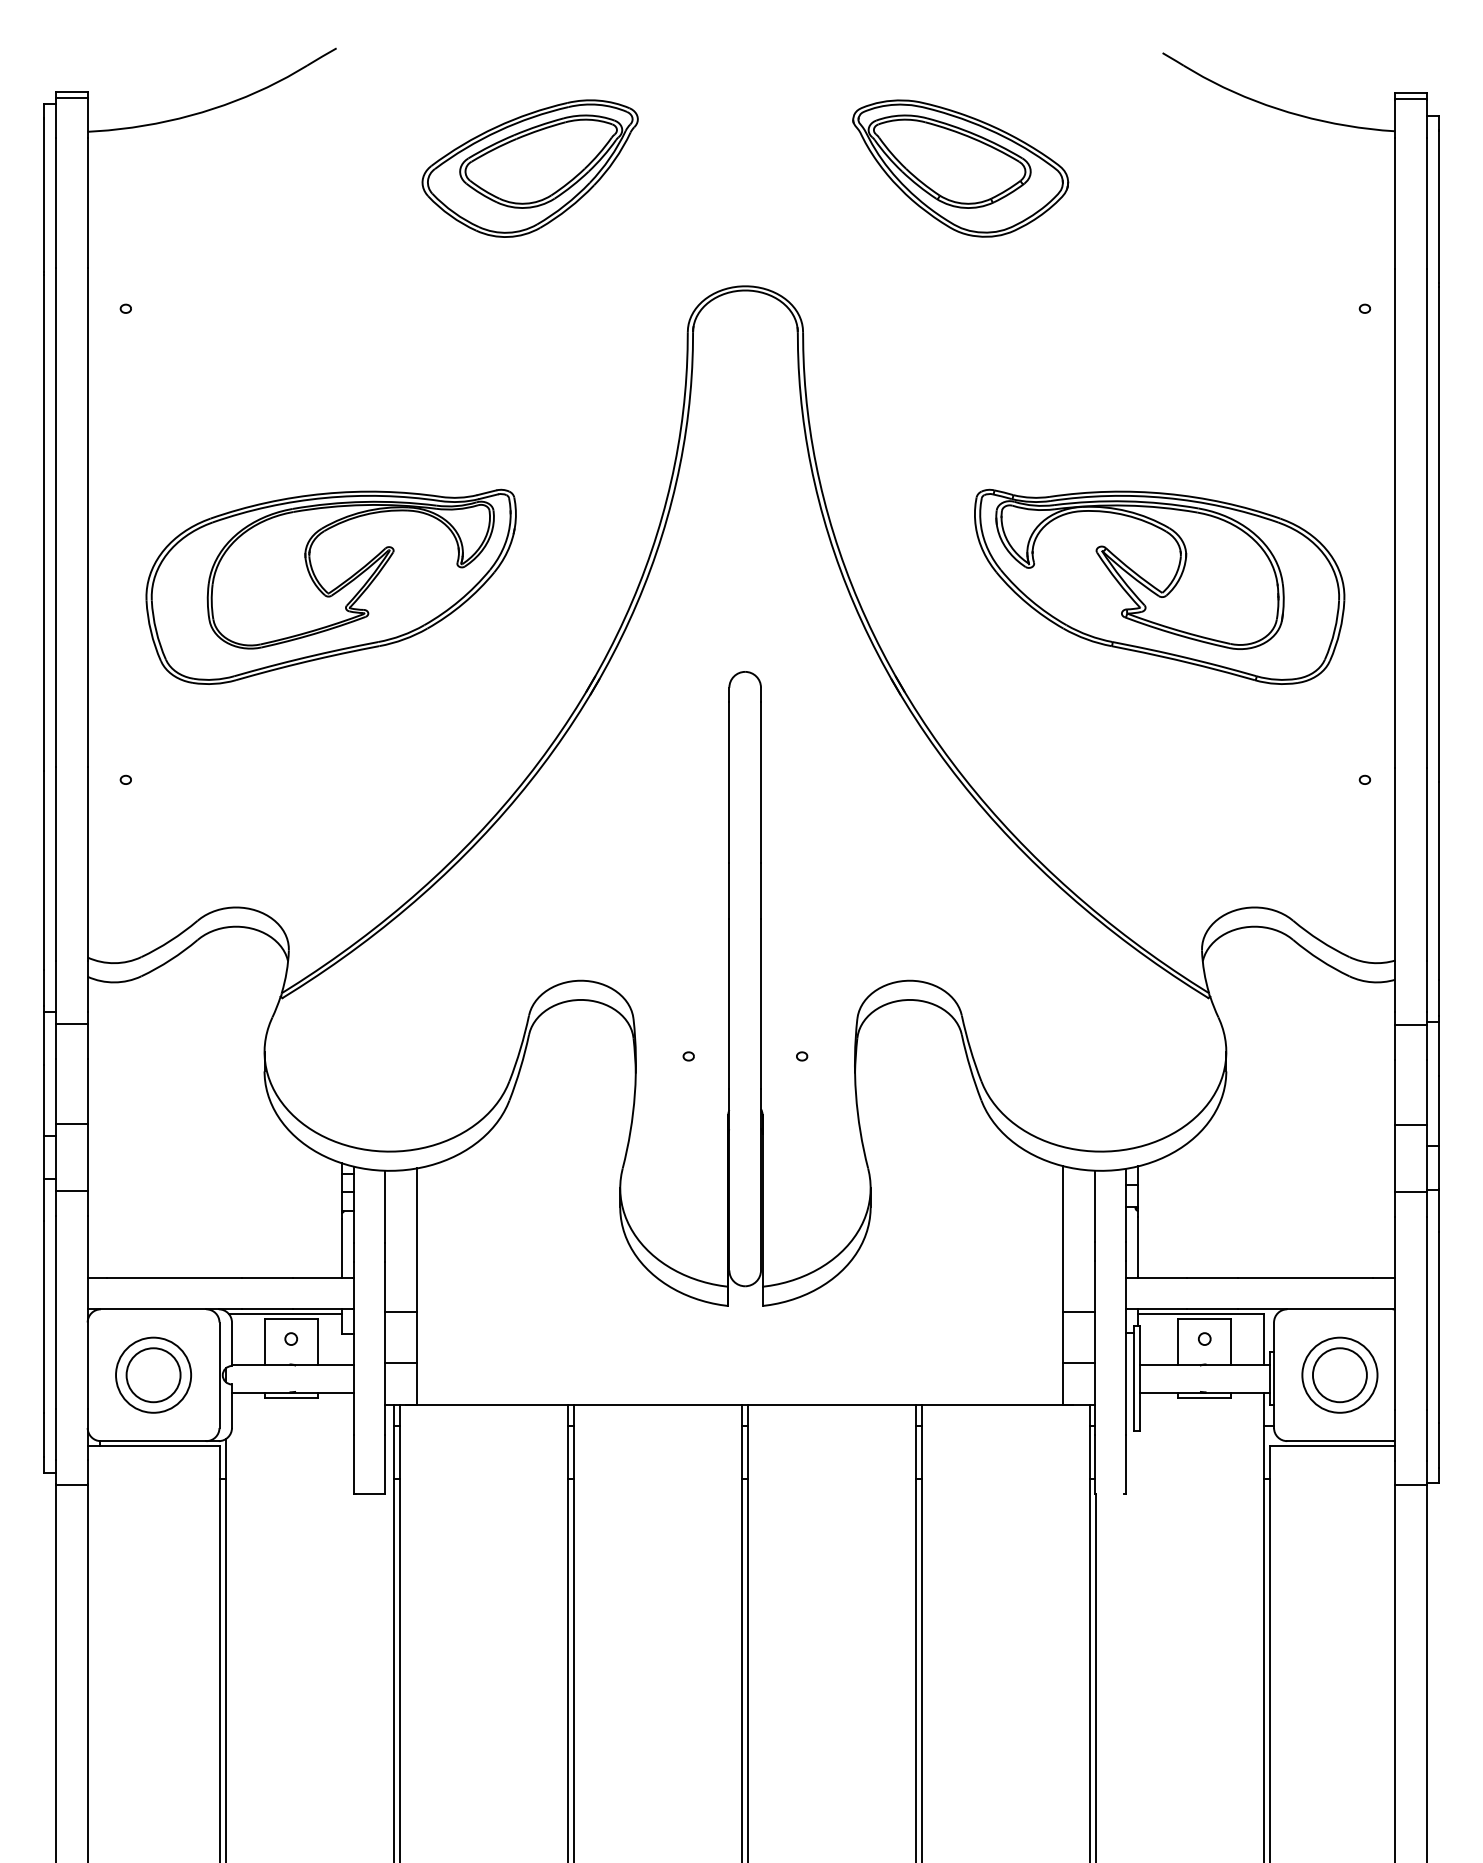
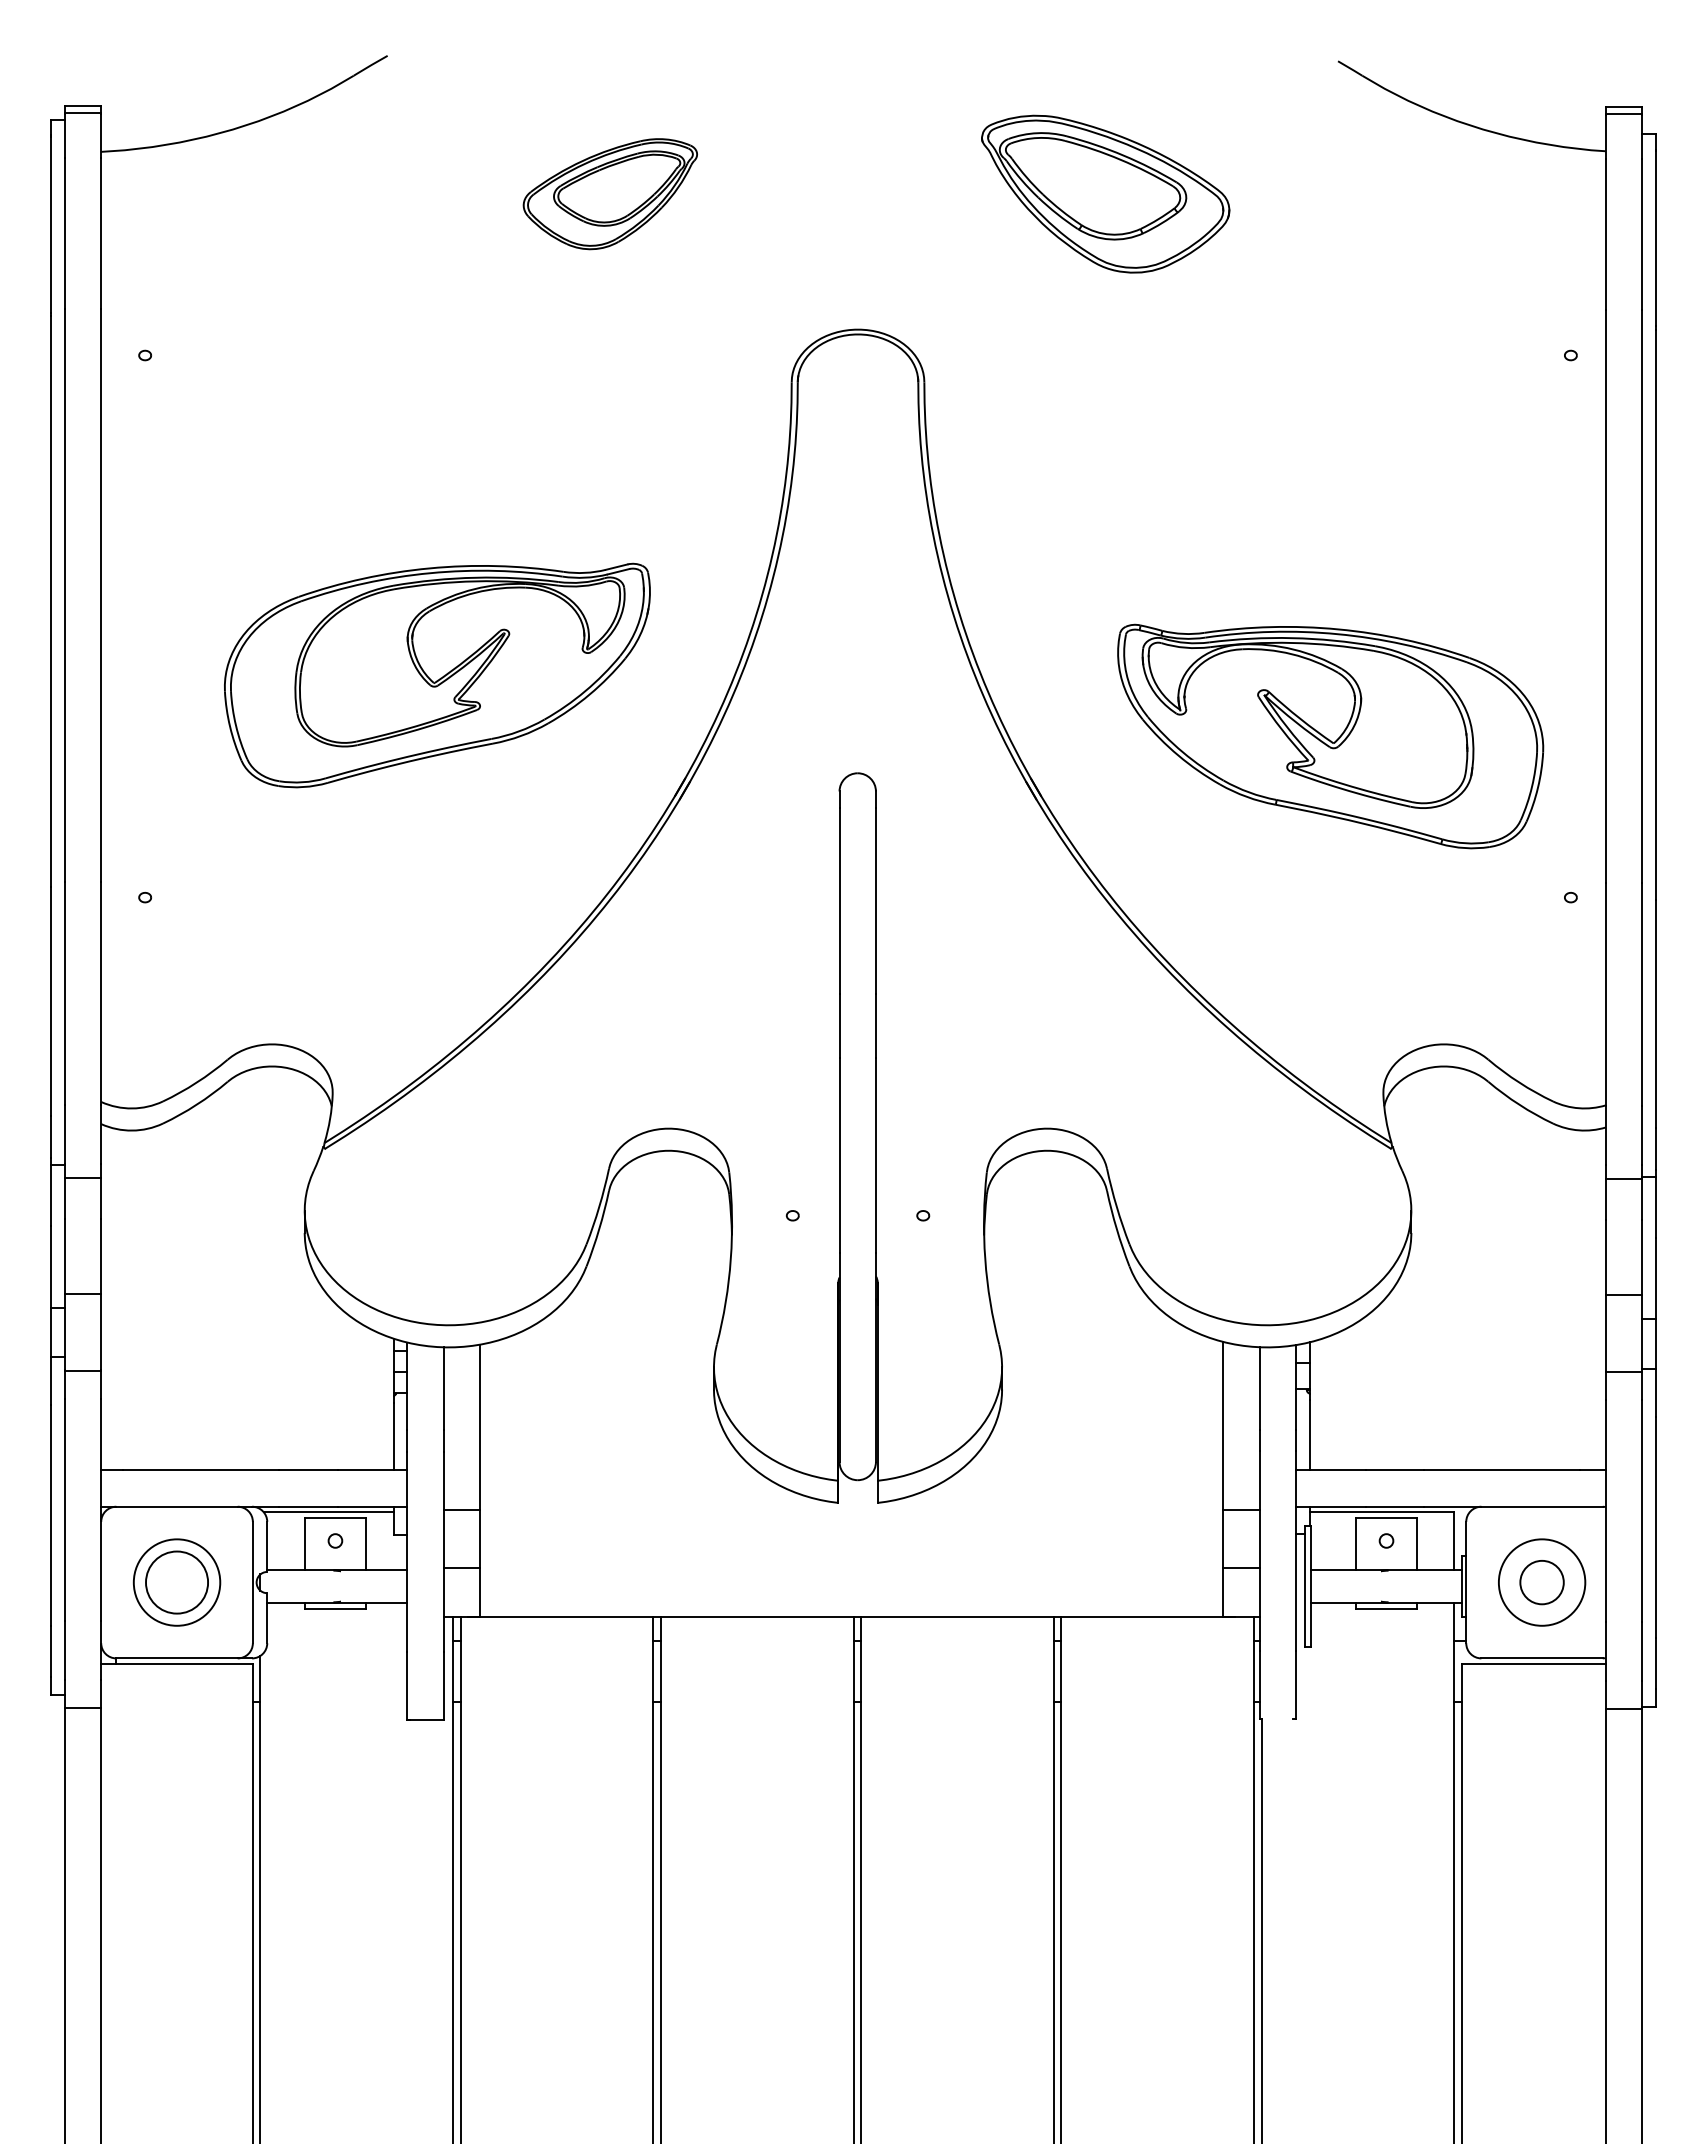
part: (530, 167) -> (610, 193), size x0.7
part: (331, 586) -> (437, 675), moved
part: (1159, 586) -> (1330, 736), moved
circle: (1340, 1375) -> (1542, 1582), size x0.7

